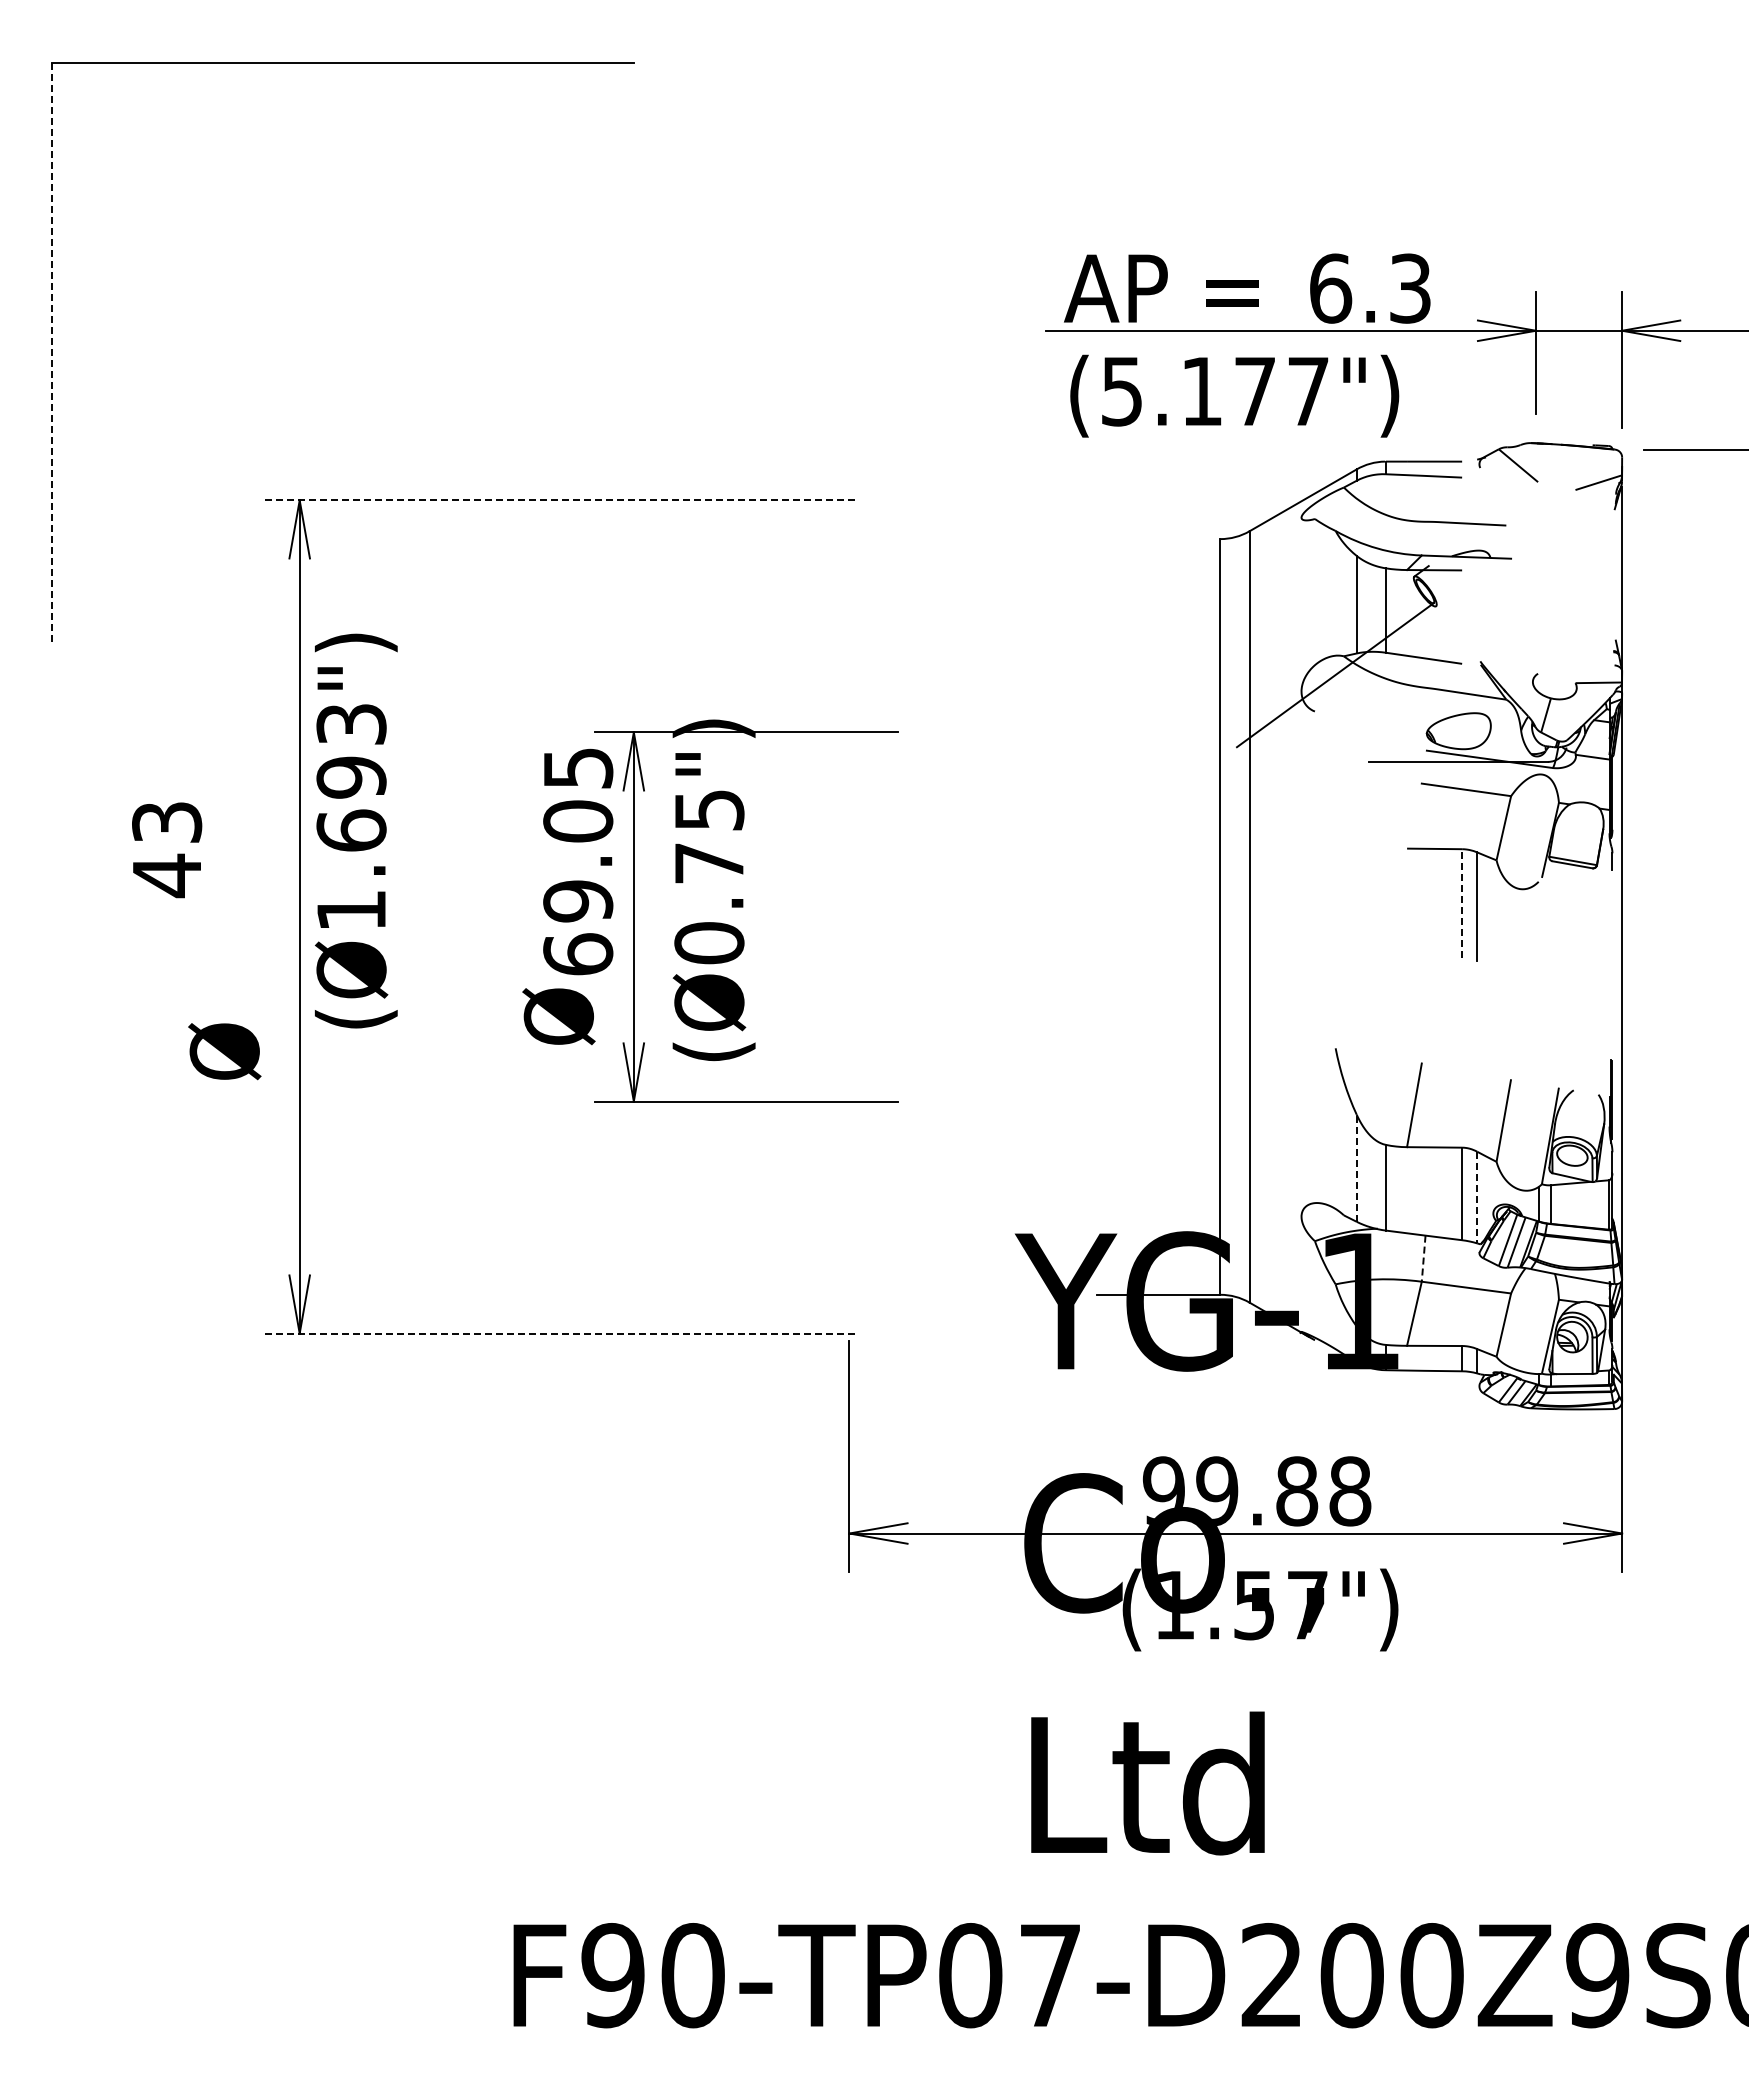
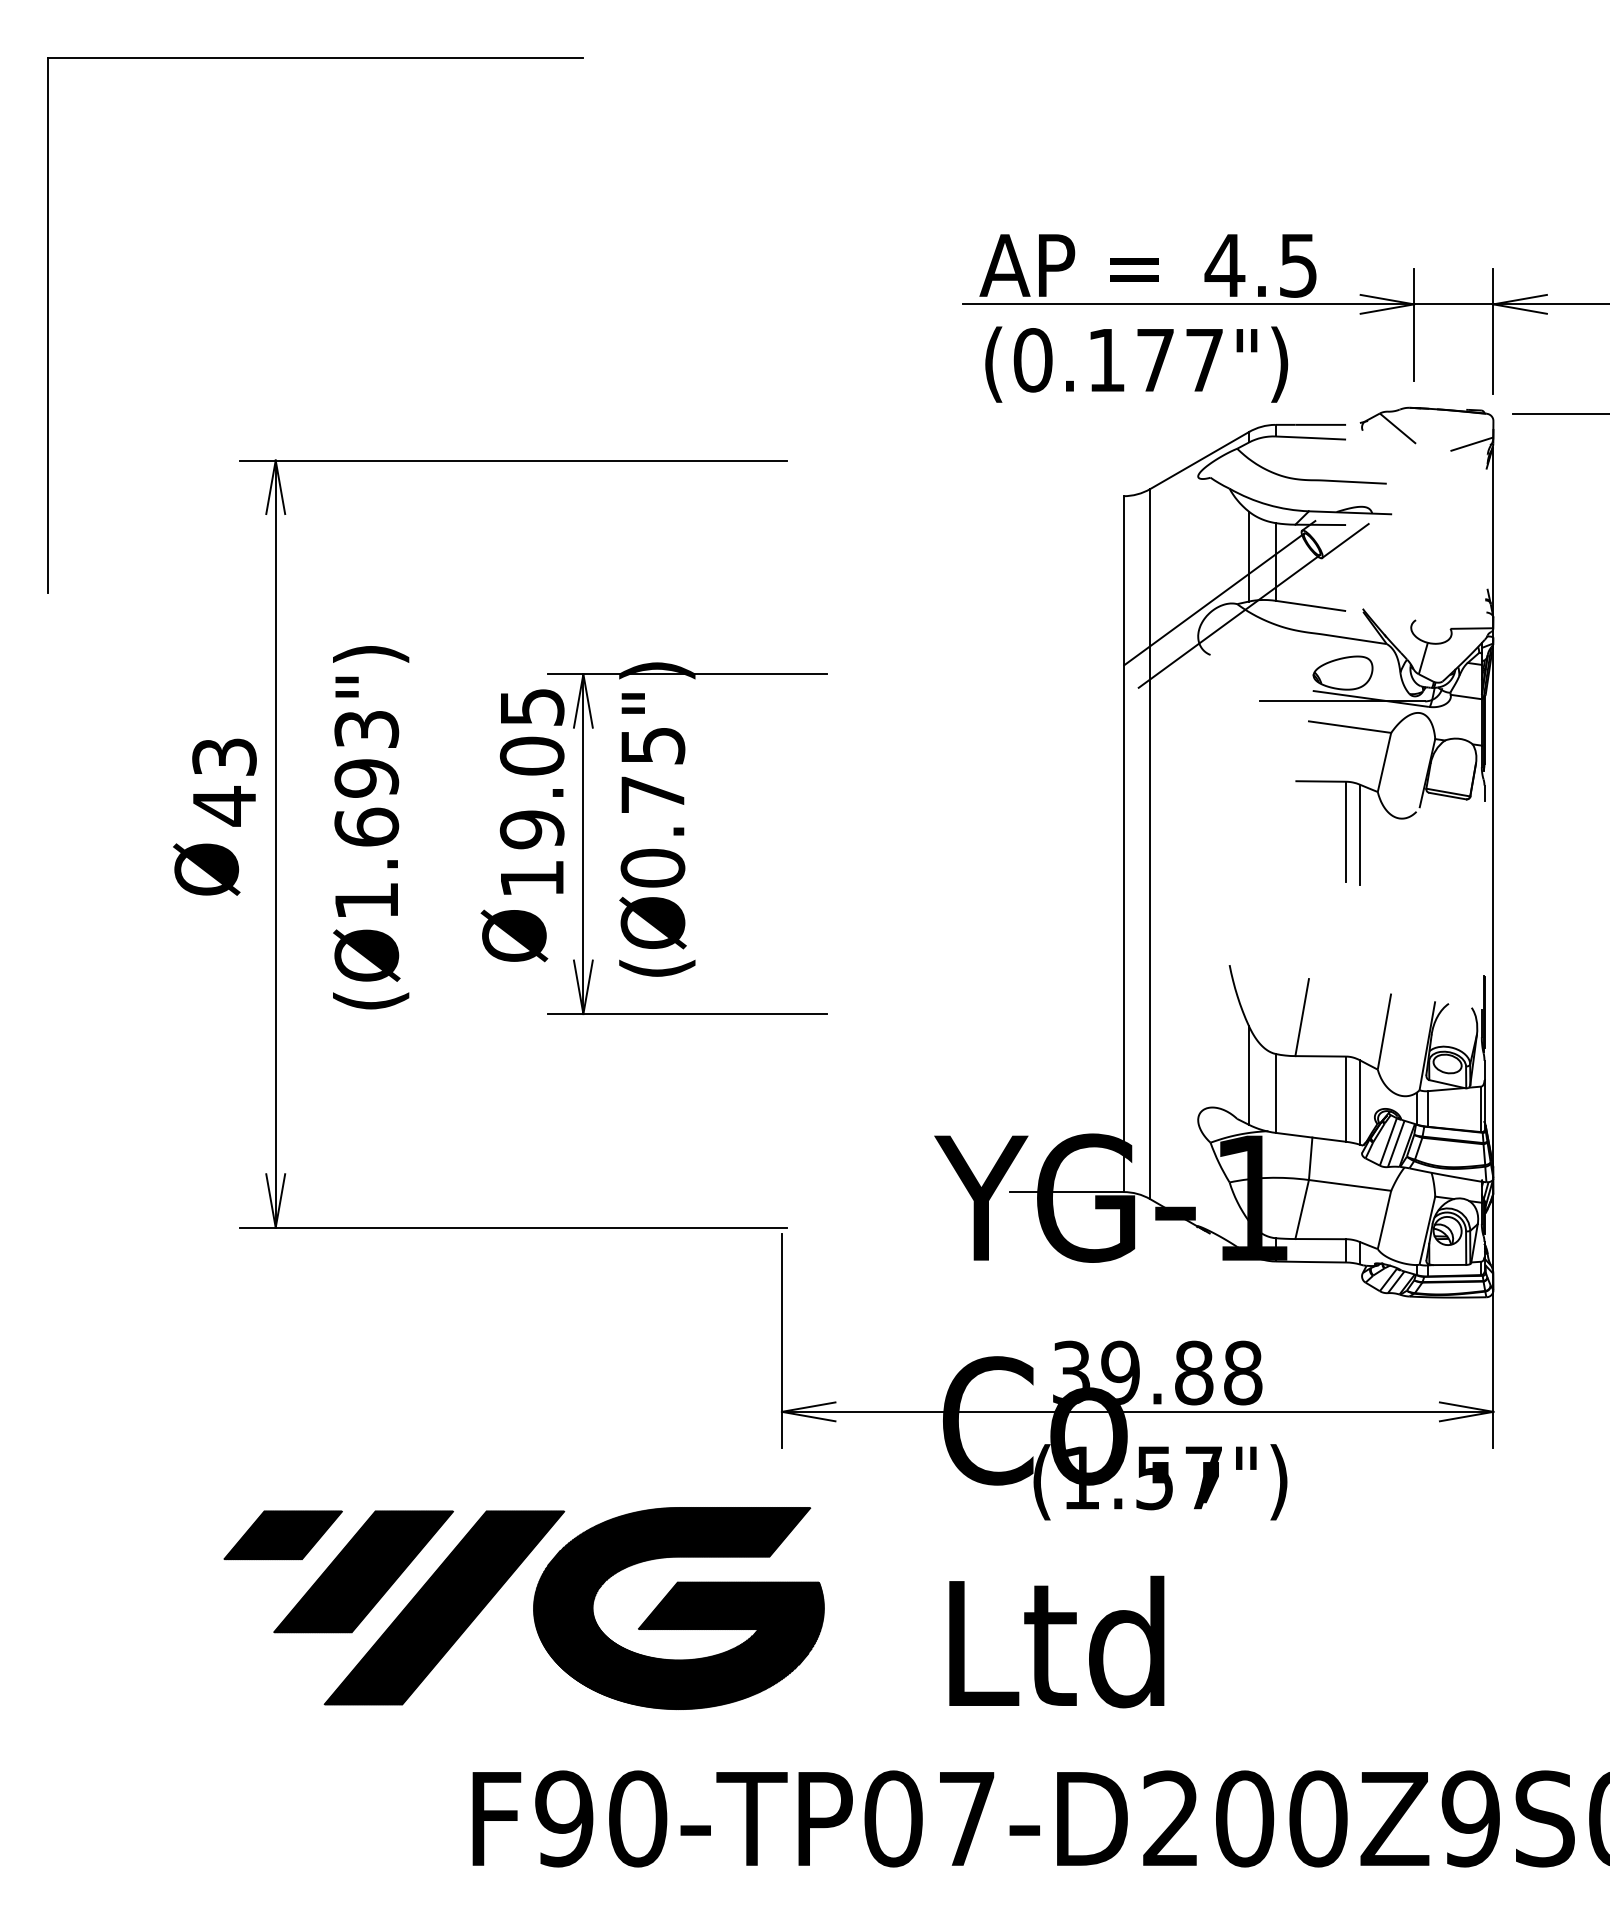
text: (1369, 288) -> (1260, 265), 6.3 -> 4.5
line: (52, 353) -> (48, 325), dashed -> solid
text: (1122, 391) -> (1033, 360), (5.177") -> (0.177")
line: (557, 500) -> (513, 460), dashed -> solid
line: (1461, 587) -> (1345, 540), added
line: (1318, 650) -> (1213, 598), added
text: (356, 830) -> (371, 827), moved
text: (167, 850) -> (224, 782), moved
line: (1462, 903) -> (1346, 831), dashed -> solid
text: (578, 954) -> (532, 878), 69.05 -> 19.05
text: (224, 1051) -> (206, 869), moved
line: (1356, 1168) -> (1248, 1075), dashed -> solid
line: (1477, 1197) -> (1360, 1102), dashed -> solid
line: (1423, 1259) -> (1310, 1159), dashed -> solid
line: (557, 1333) -> (513, 1227), dashed -> solid
text: (1163, 1490) -> (1071, 1372), 99.88 -> 39.88
part: (579, 1747) -> (533, 1608), added

